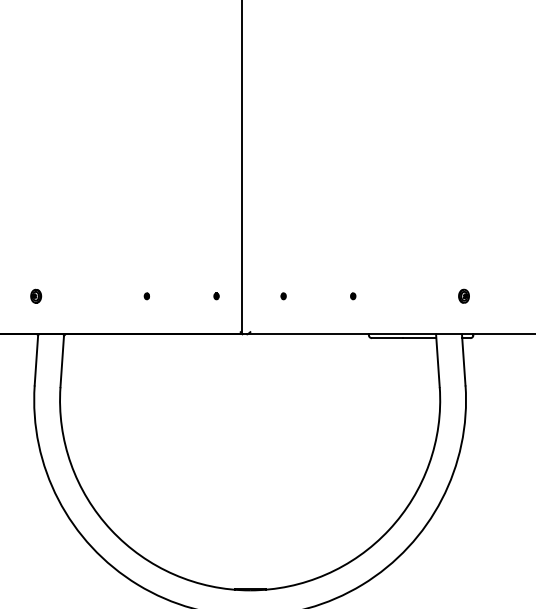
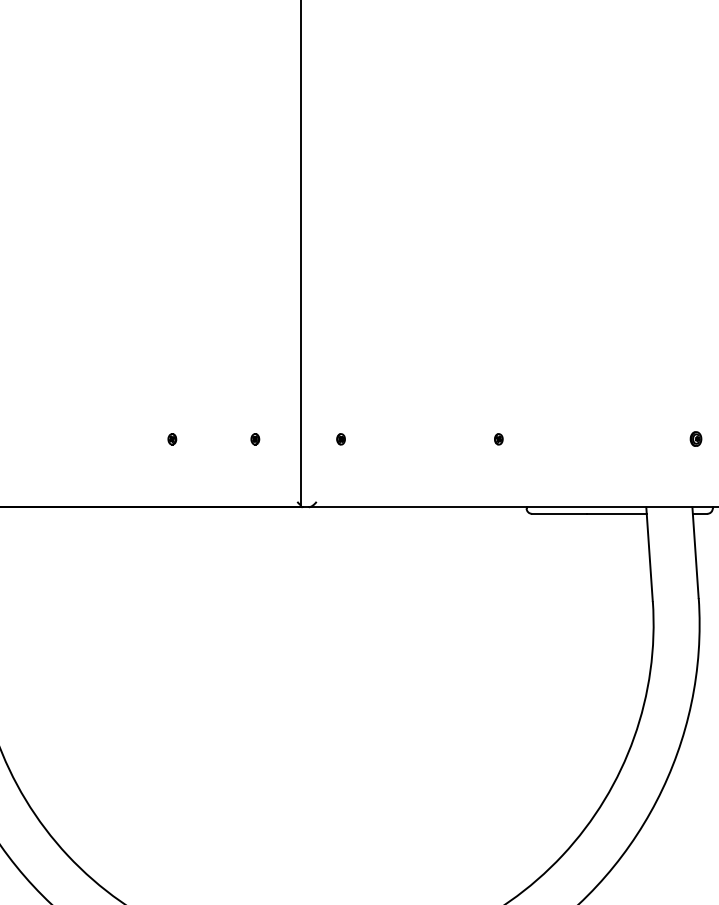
part: (463, 295) -> (695, 437), size x0.6
part: (146, 296) -> (171, 439), moved
part: (283, 296) -> (340, 439), moved

